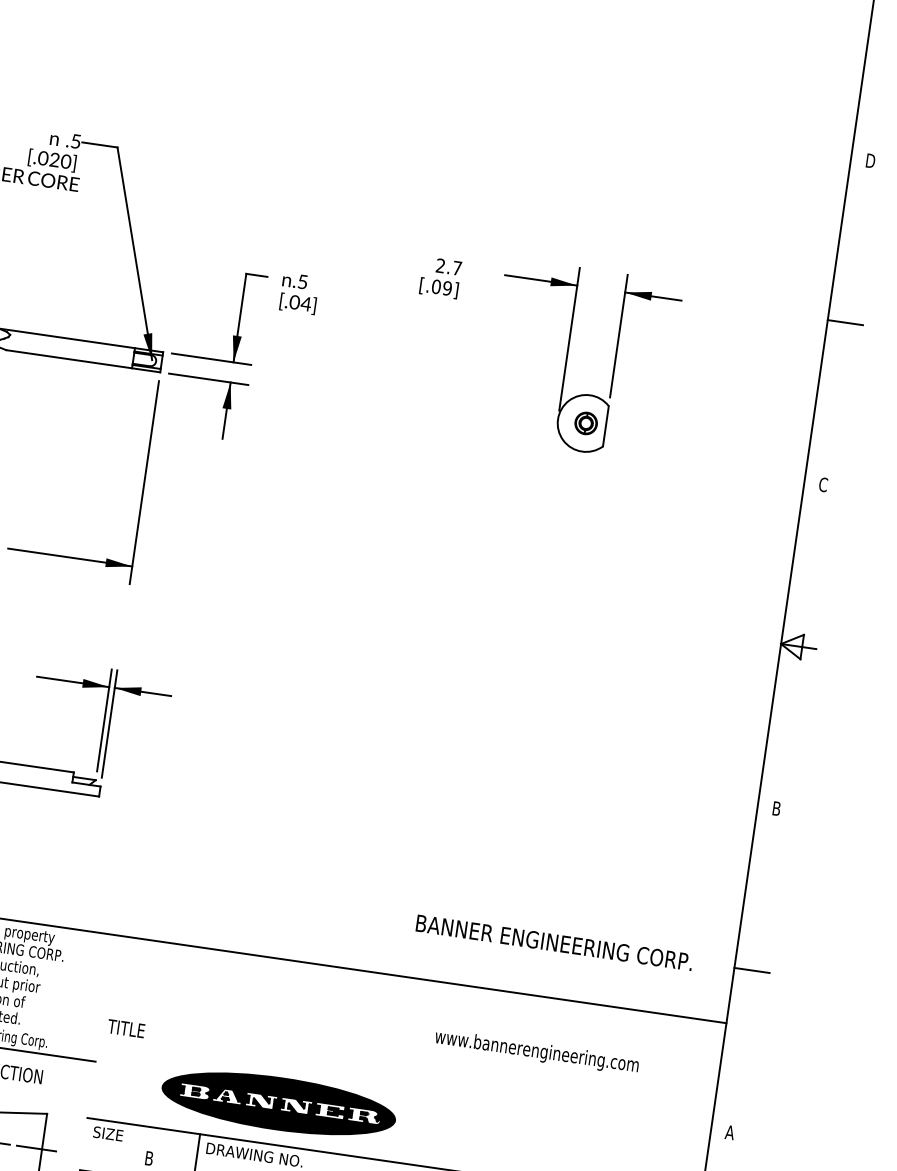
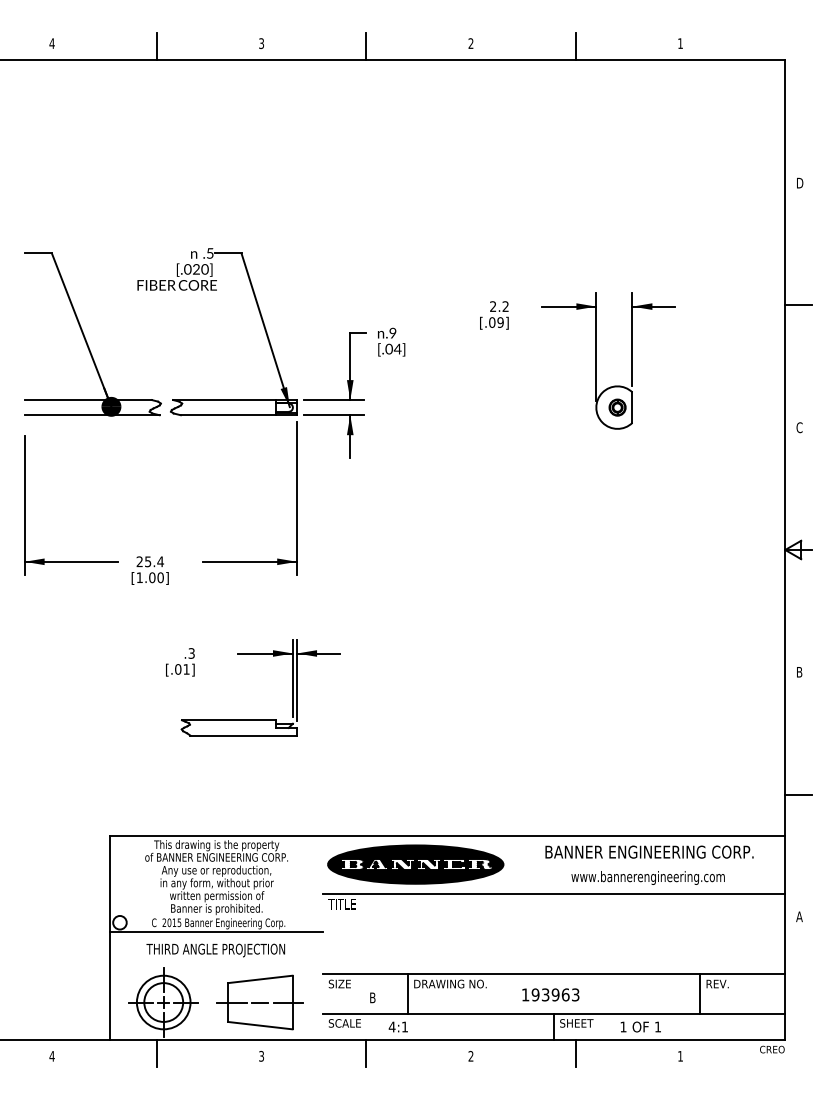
text: (457, 268) -> (505, 306), 2.7 -> 2.2
text: (302, 280) -> (392, 332), .5 -> .9
text: (554, 941) -> (649, 851), moved
line: (408, 1054) -> (553, 893), added
part: (278, 1103) -> (415, 864), moved

